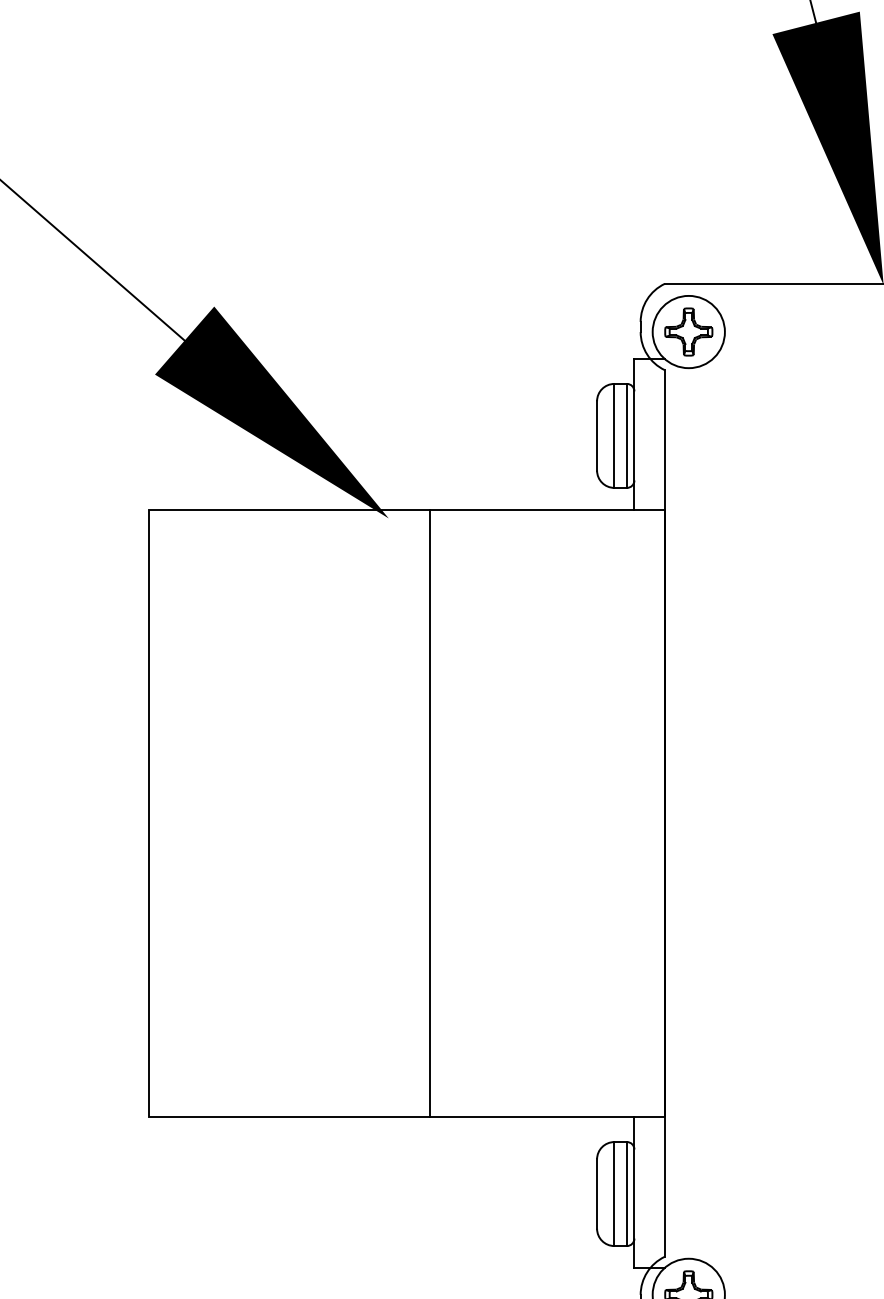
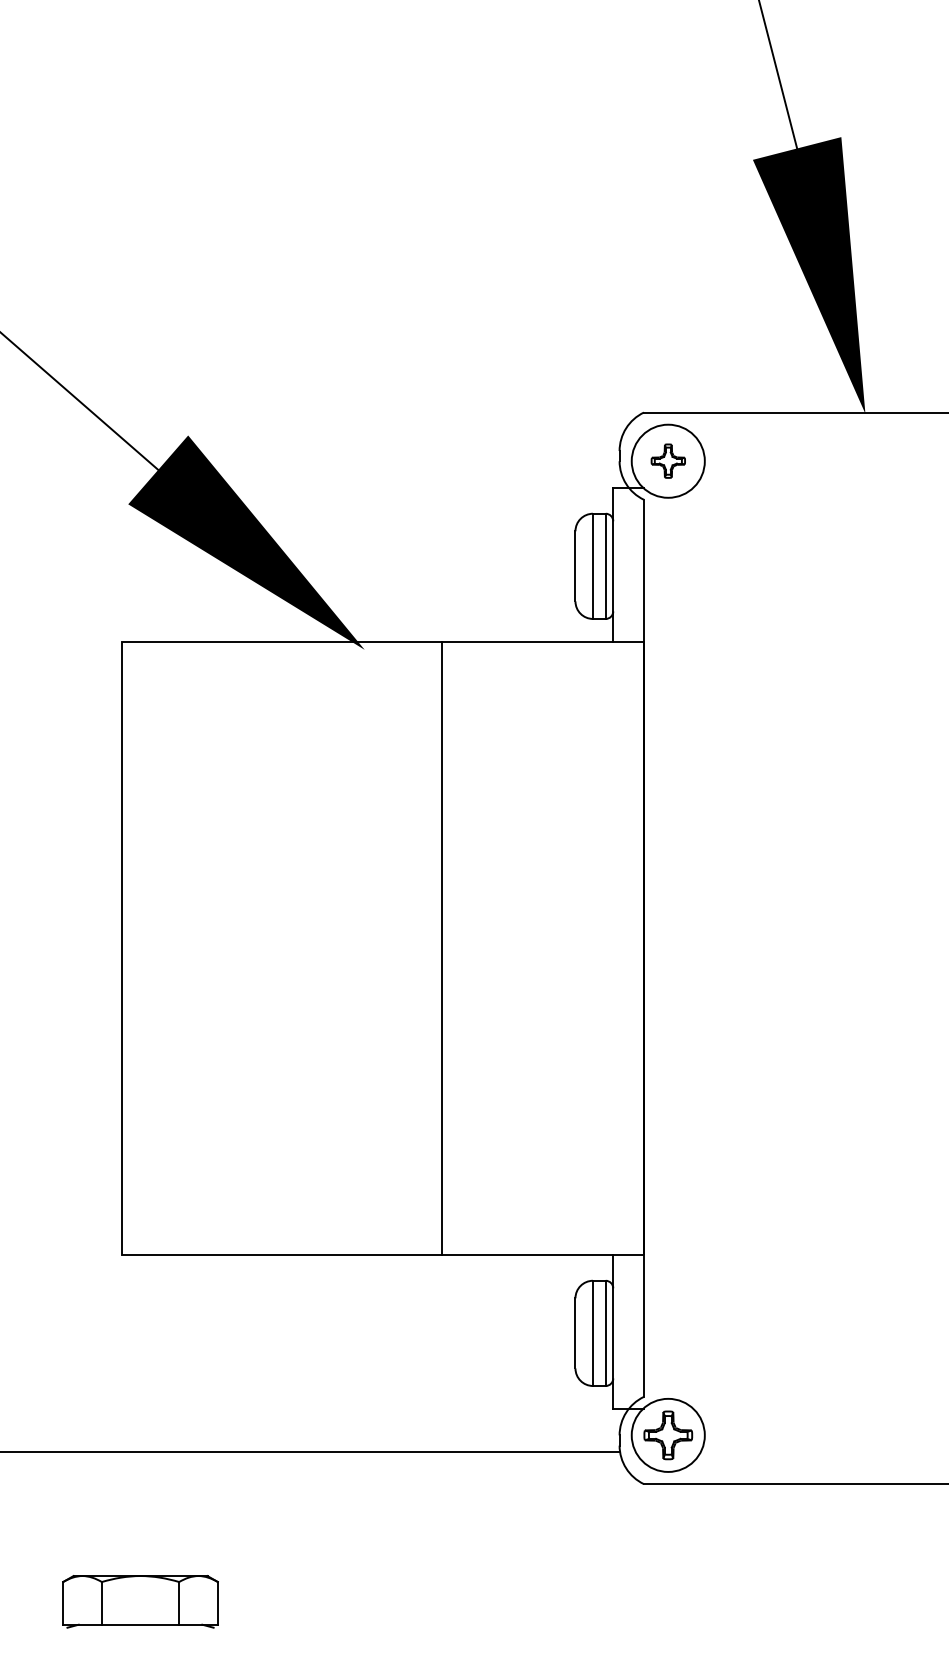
part: (689, 331) -> (668, 460), size x0.7
line: (430, 813) -> (442, 948), moved

